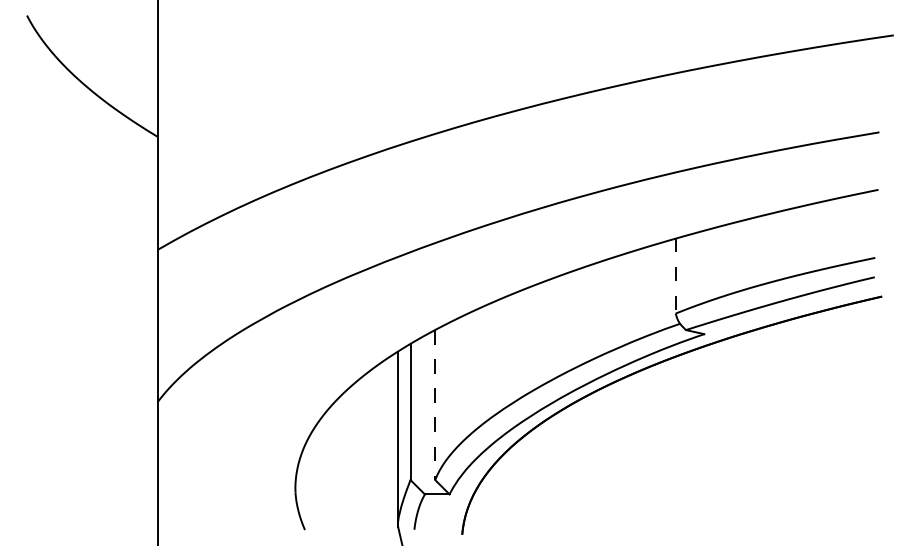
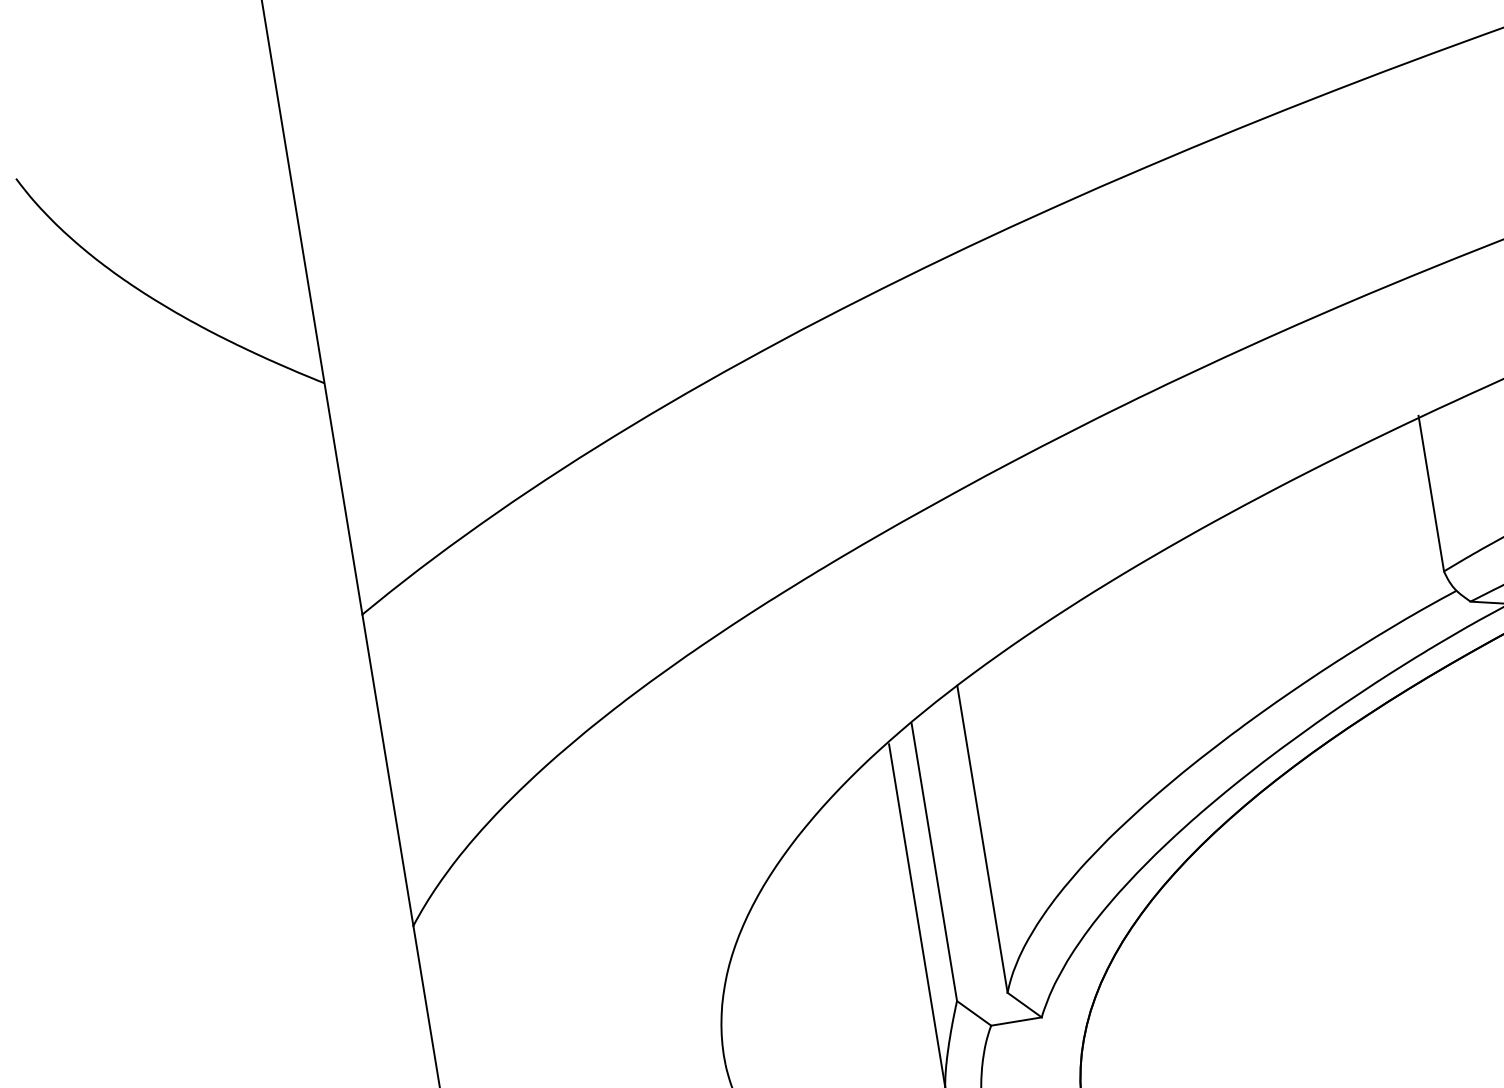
line: (675, 275) -> (1430, 493), dashed -> solid
line: (435, 405) -> (983, 840), dashed -> solid

